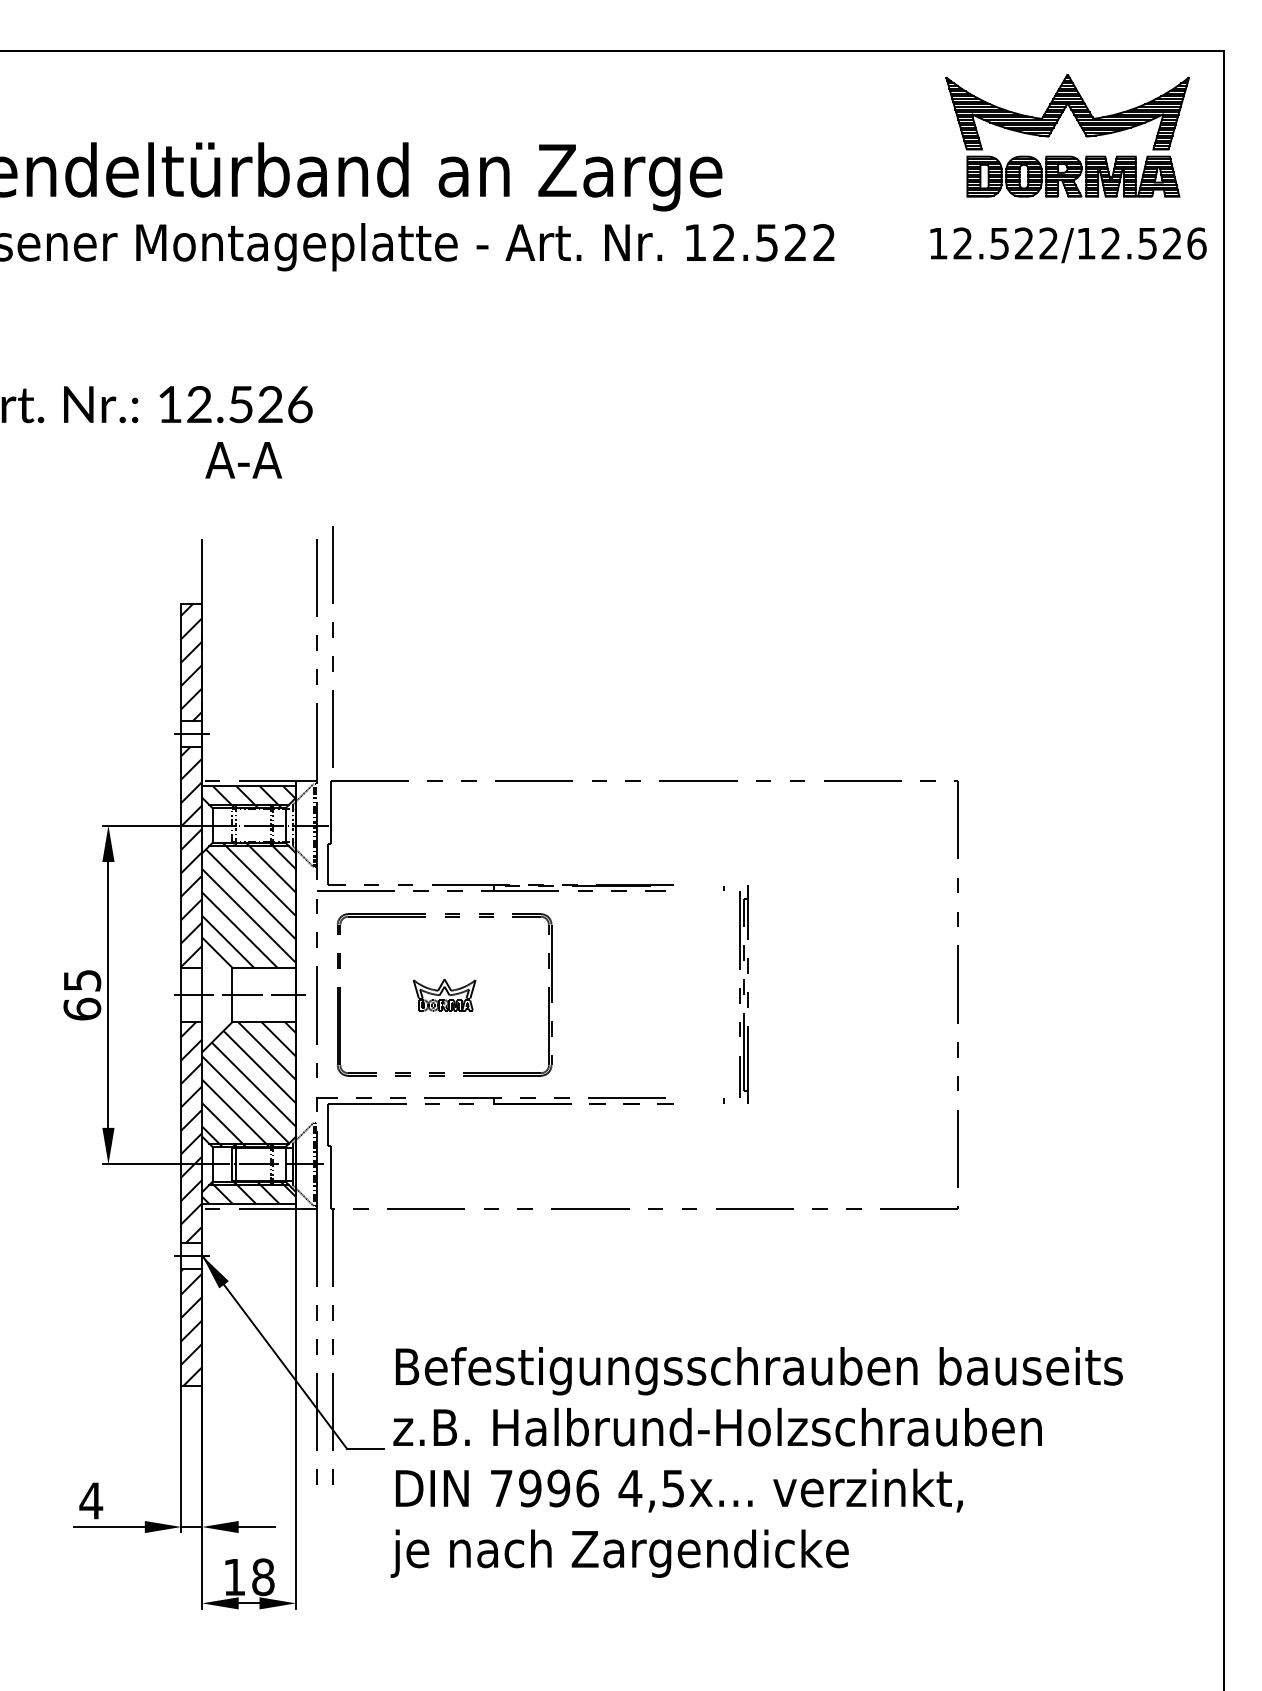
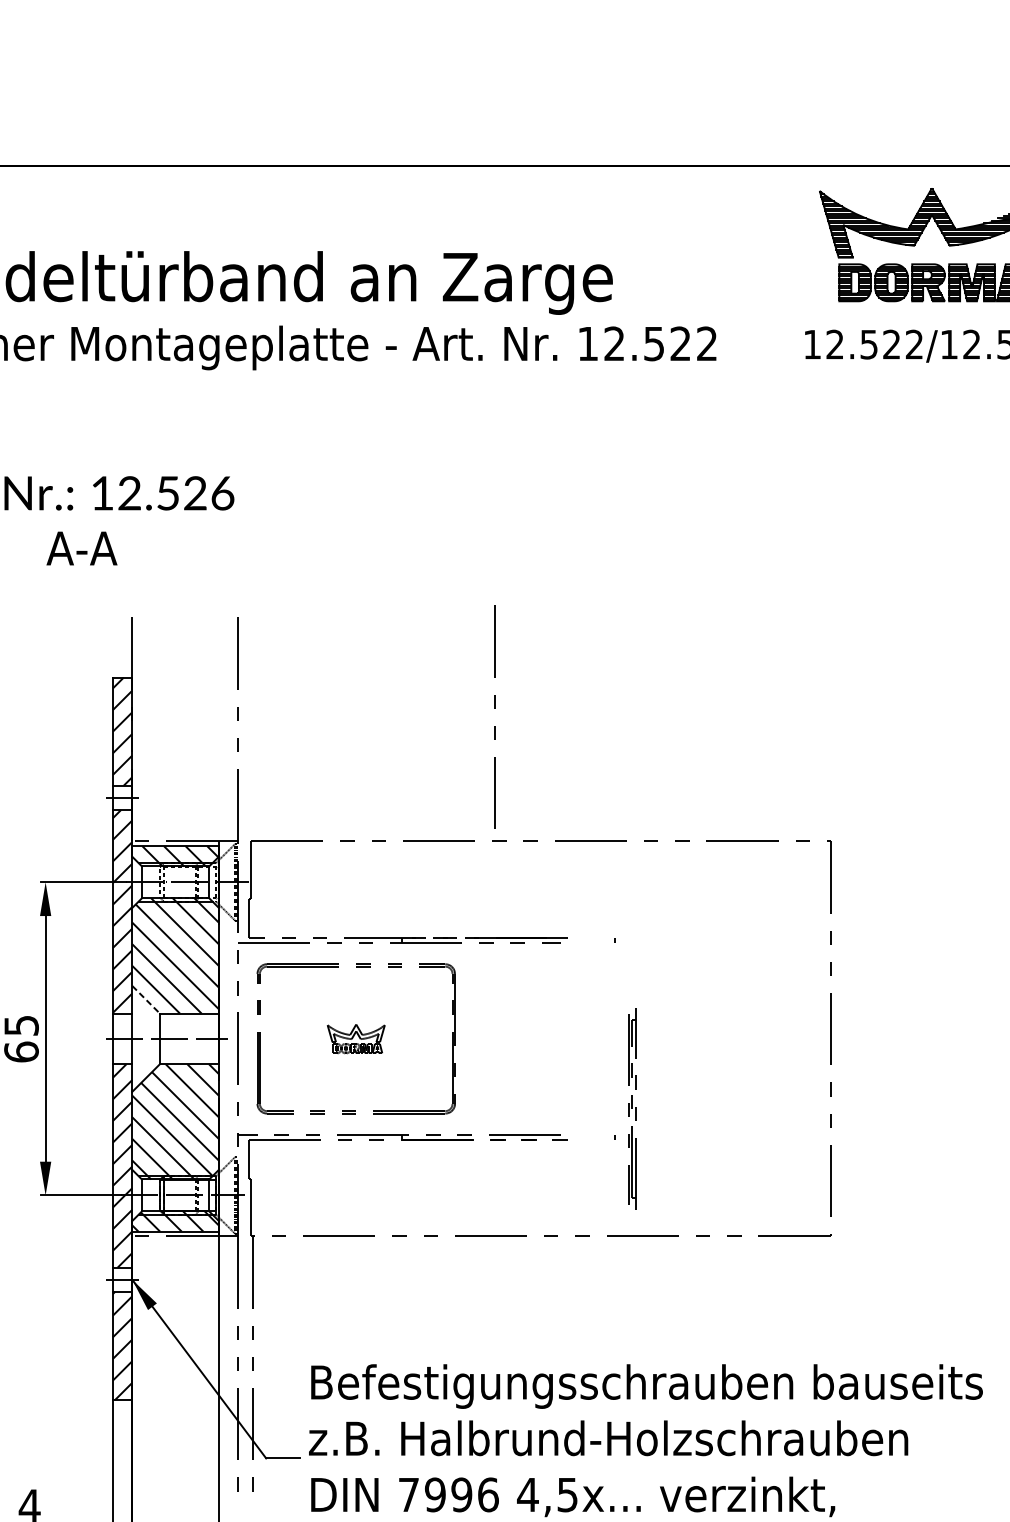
text: (243, 460) -> (81, 548), moved
line: (332, 637) -> (494, 708), moved
line: (217, 952) -> (146, 999), solid -> dashed
part: (743, 994) -> (632, 1108), moved

